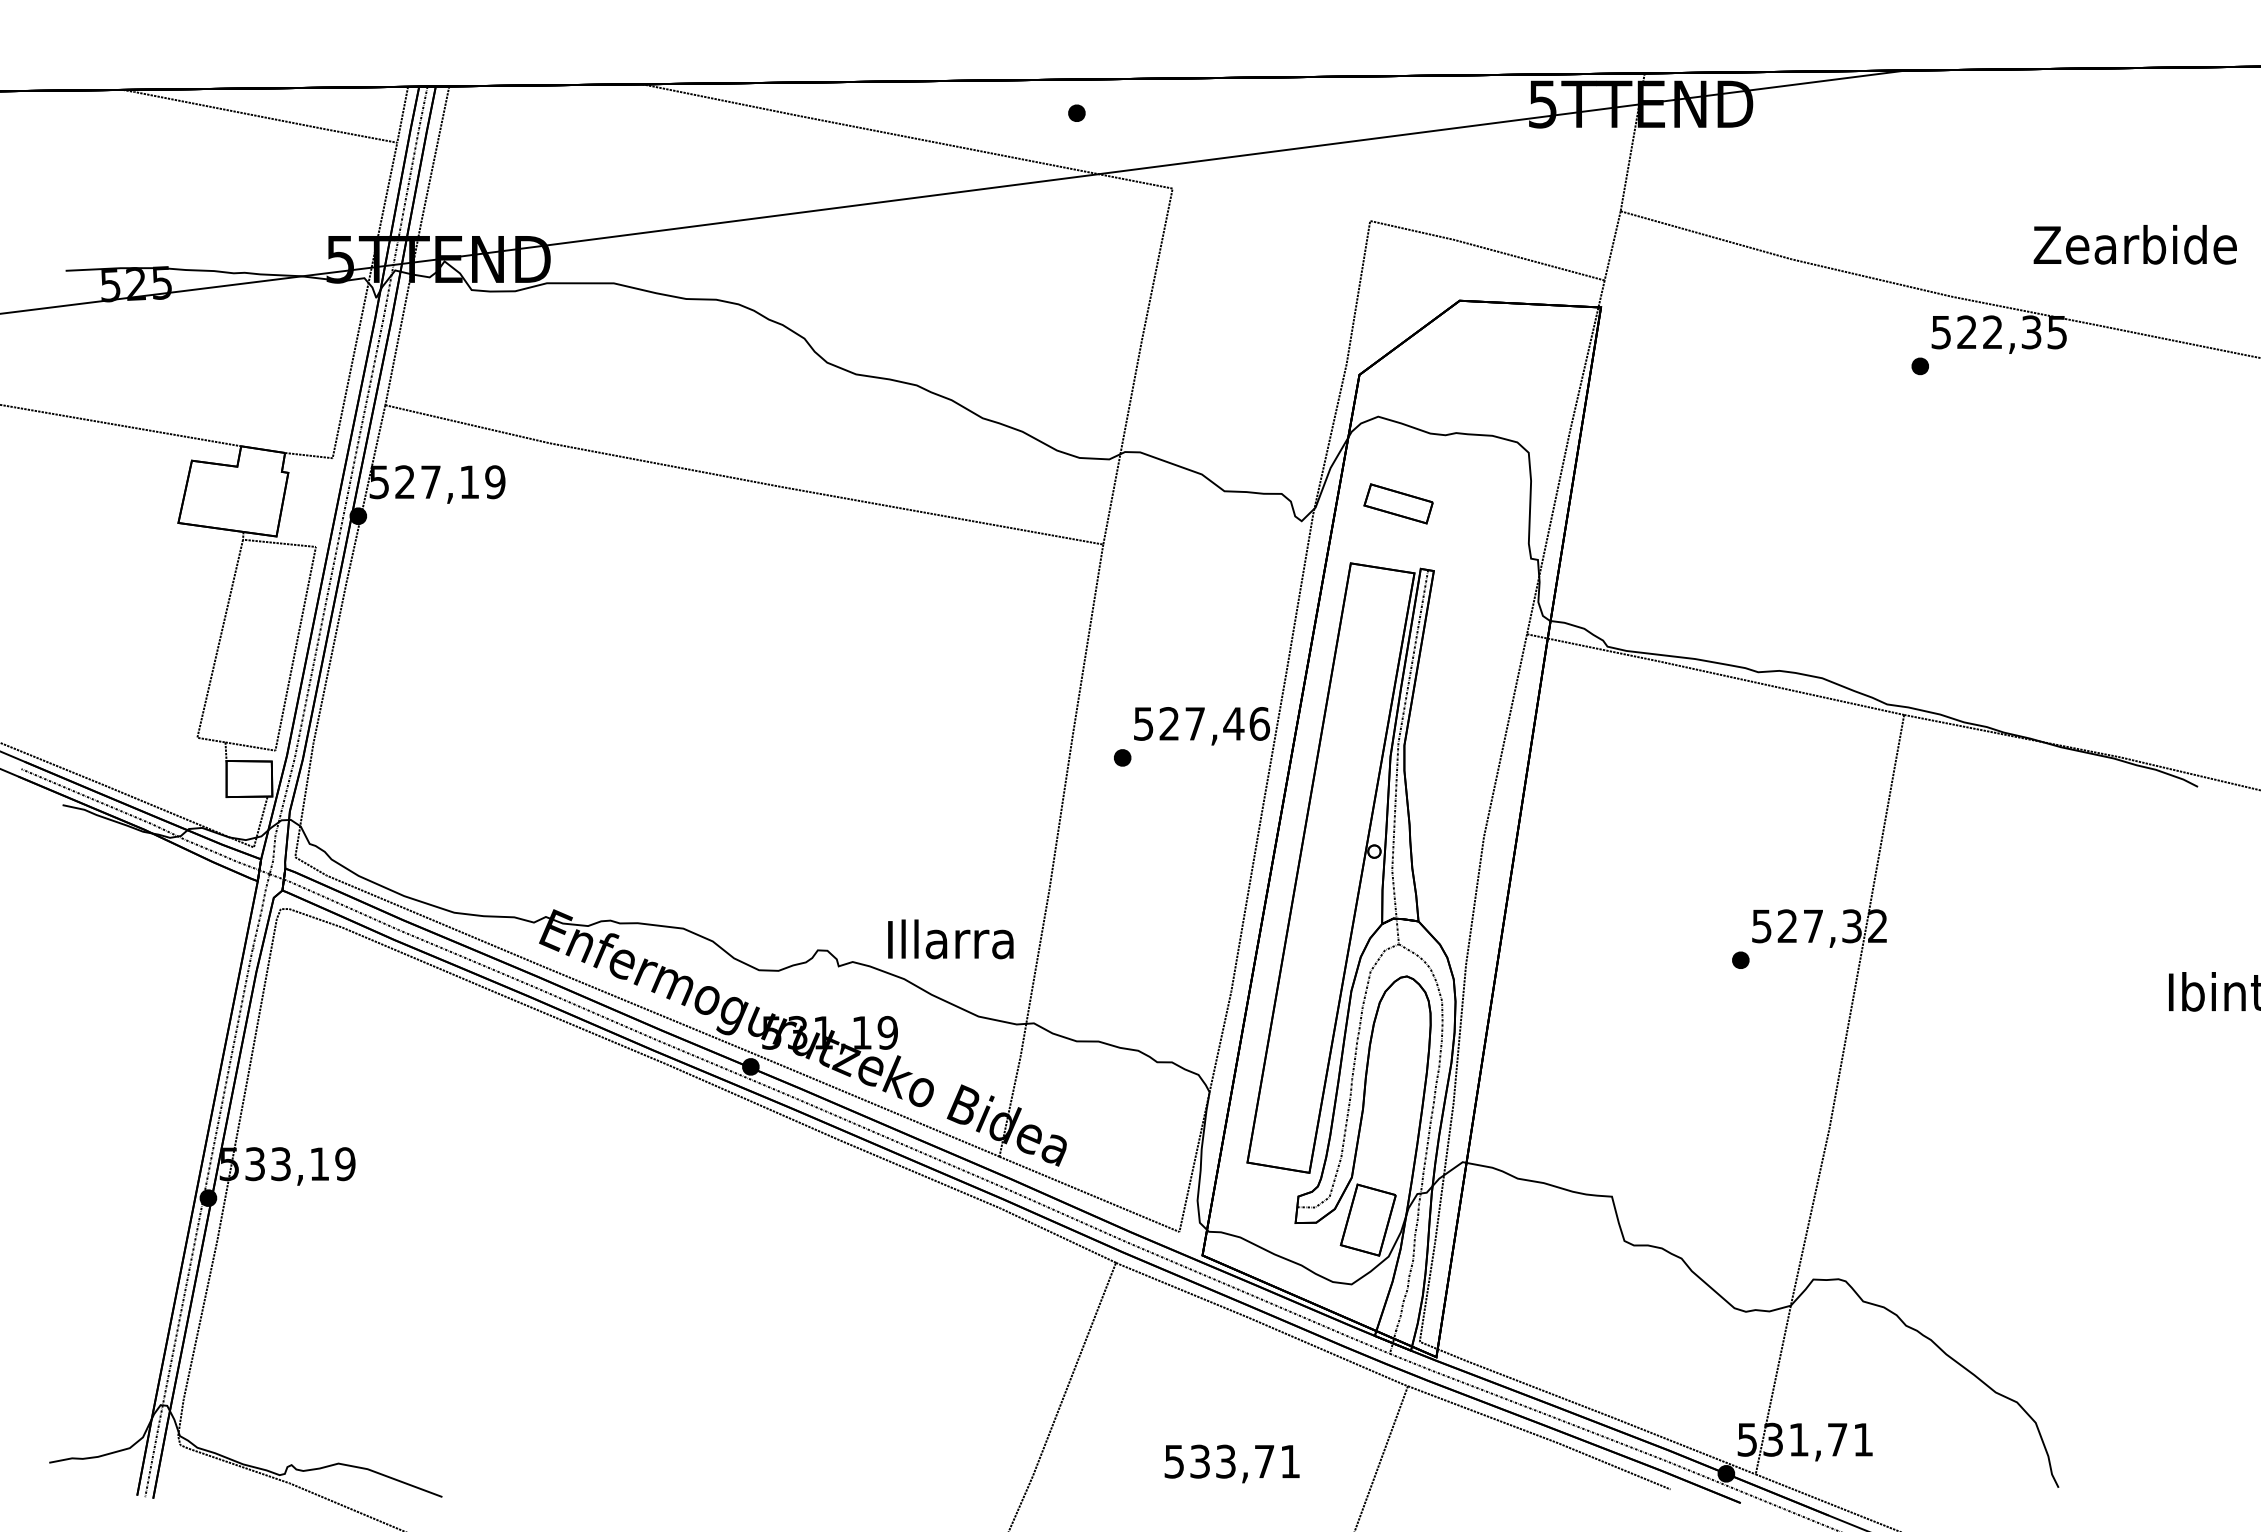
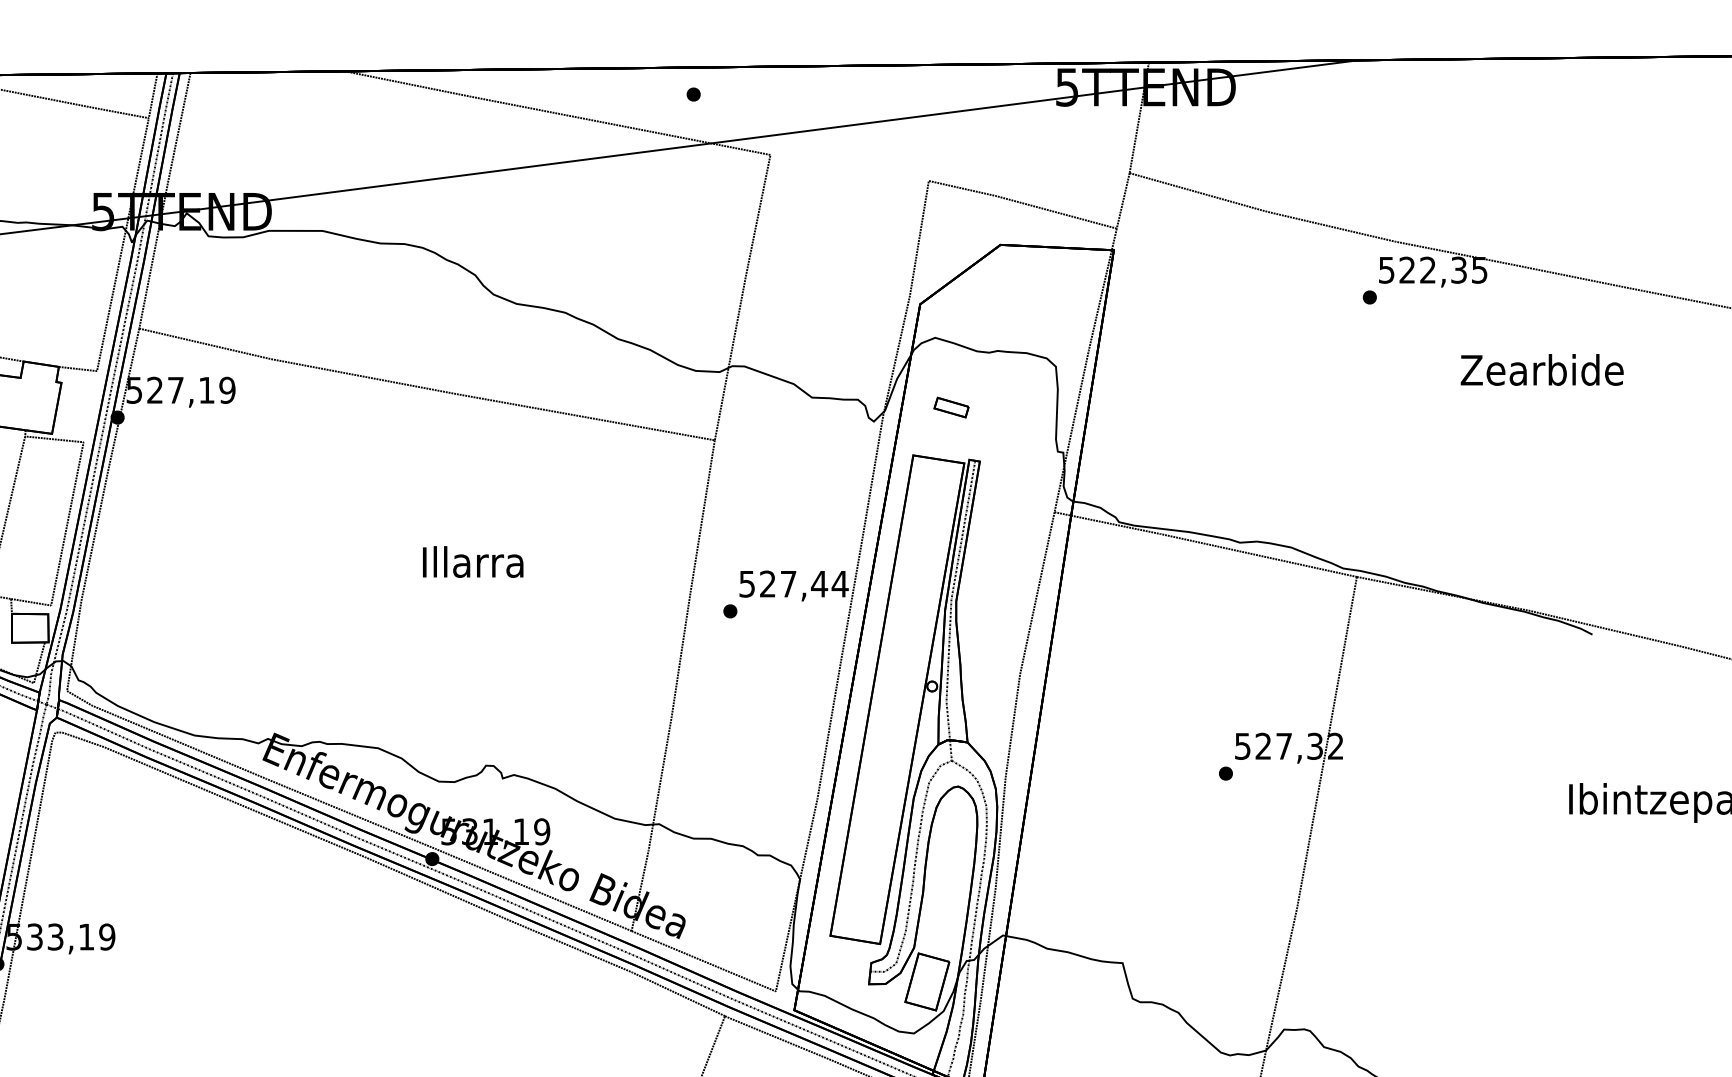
text: (2134, 244) -> (1541, 369), moved
part: (1398, 503) -> (951, 407), size x0.62
text: (1259, 723) -> (840, 583), 527,46 -> 527,44
text: (950, 939) -> (472, 562), moved

